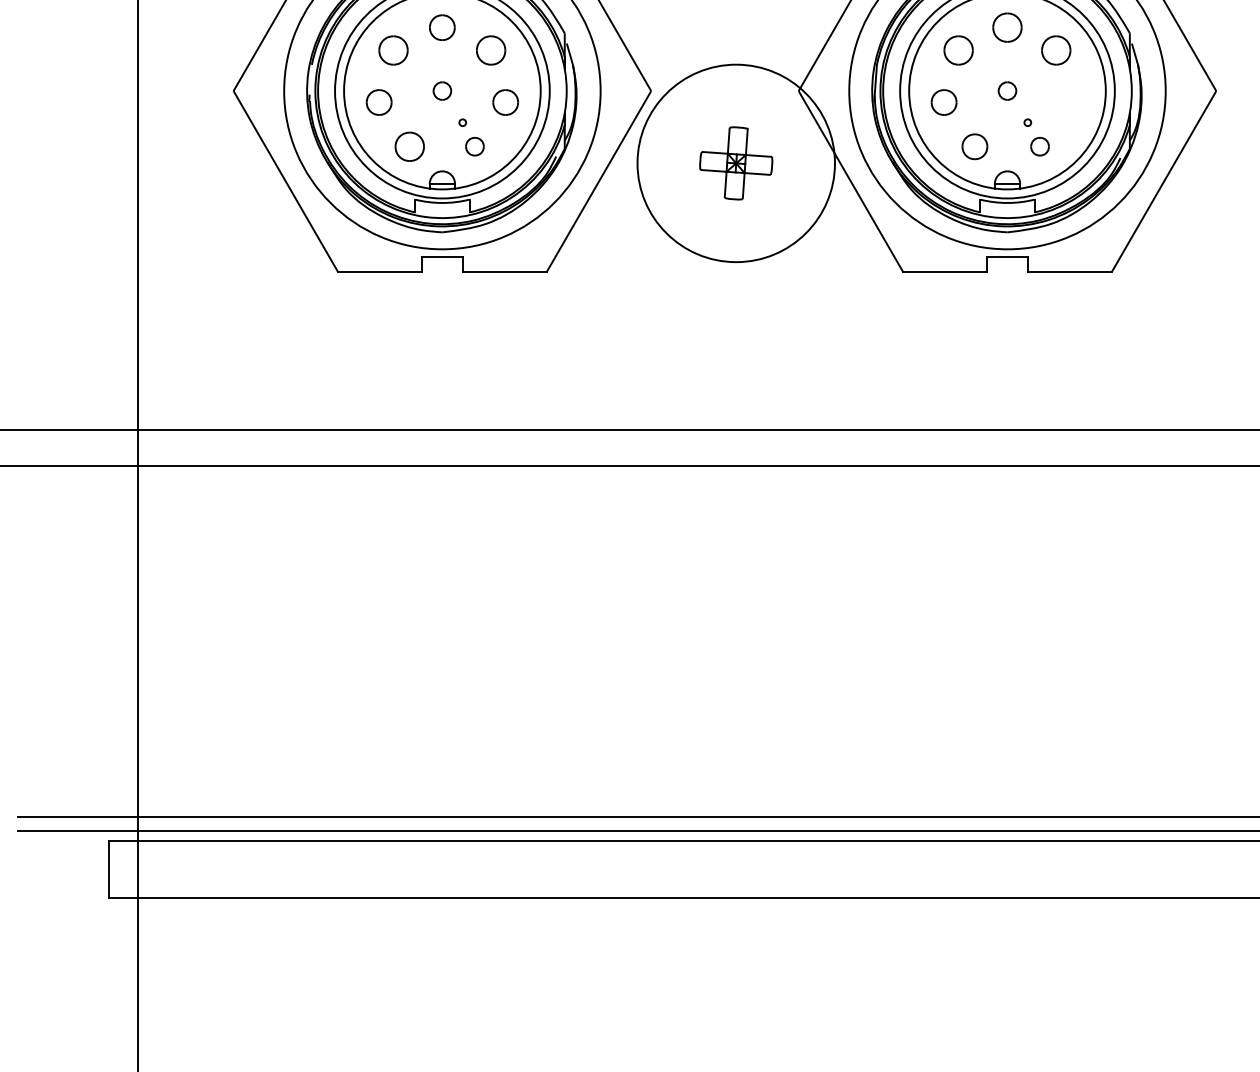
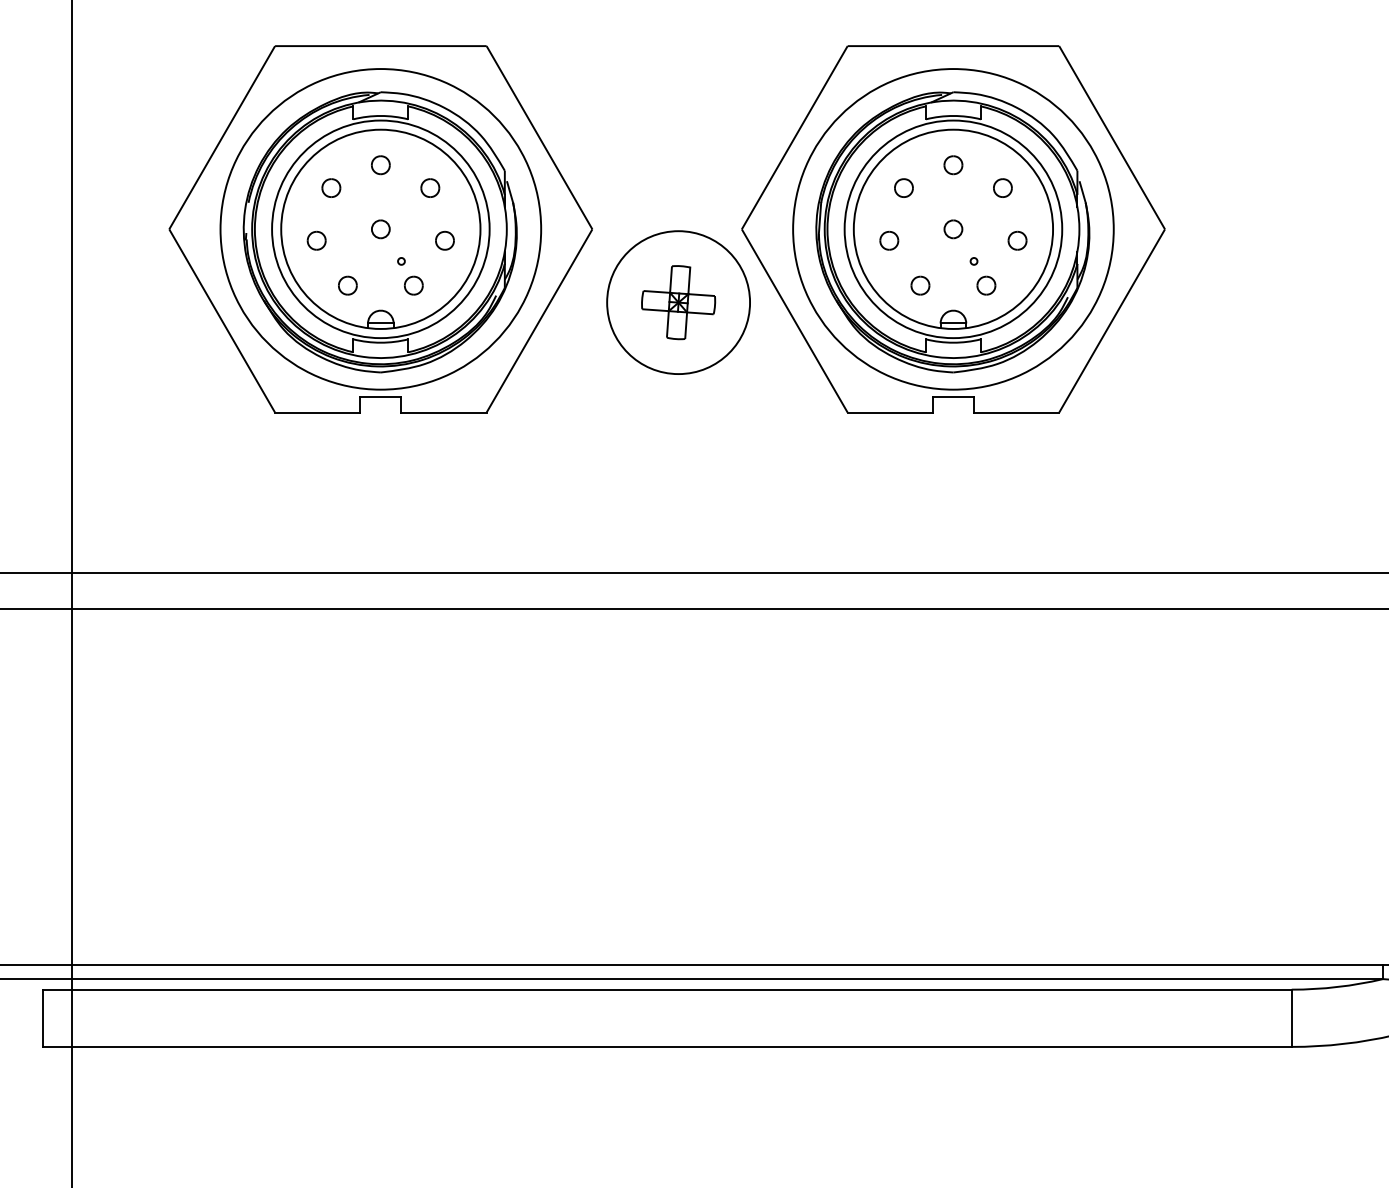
part: (442, 28) -> (380, 165), size x0.71
part: (1007, 28) -> (953, 165), size x0.62
part: (393, 49) -> (331, 187), size x0.62
part: (491, 49) -> (430, 187), size x0.62
part: (958, 49) -> (903, 187), size x0.62
part: (1055, 49) -> (1002, 187), size x0.62
part: (378, 102) -> (316, 240), size x0.71
part: (505, 102) -> (444, 240), size x0.71
part: (944, 102) -> (889, 240), size x0.71
part: (1070, 102) -> (1017, 240), added
part: (409, 146) -> (347, 285), size x0.62
part: (974, 146) -> (920, 285), size x0.71
circle: (736, 163) -> (678, 302), size x0.71

